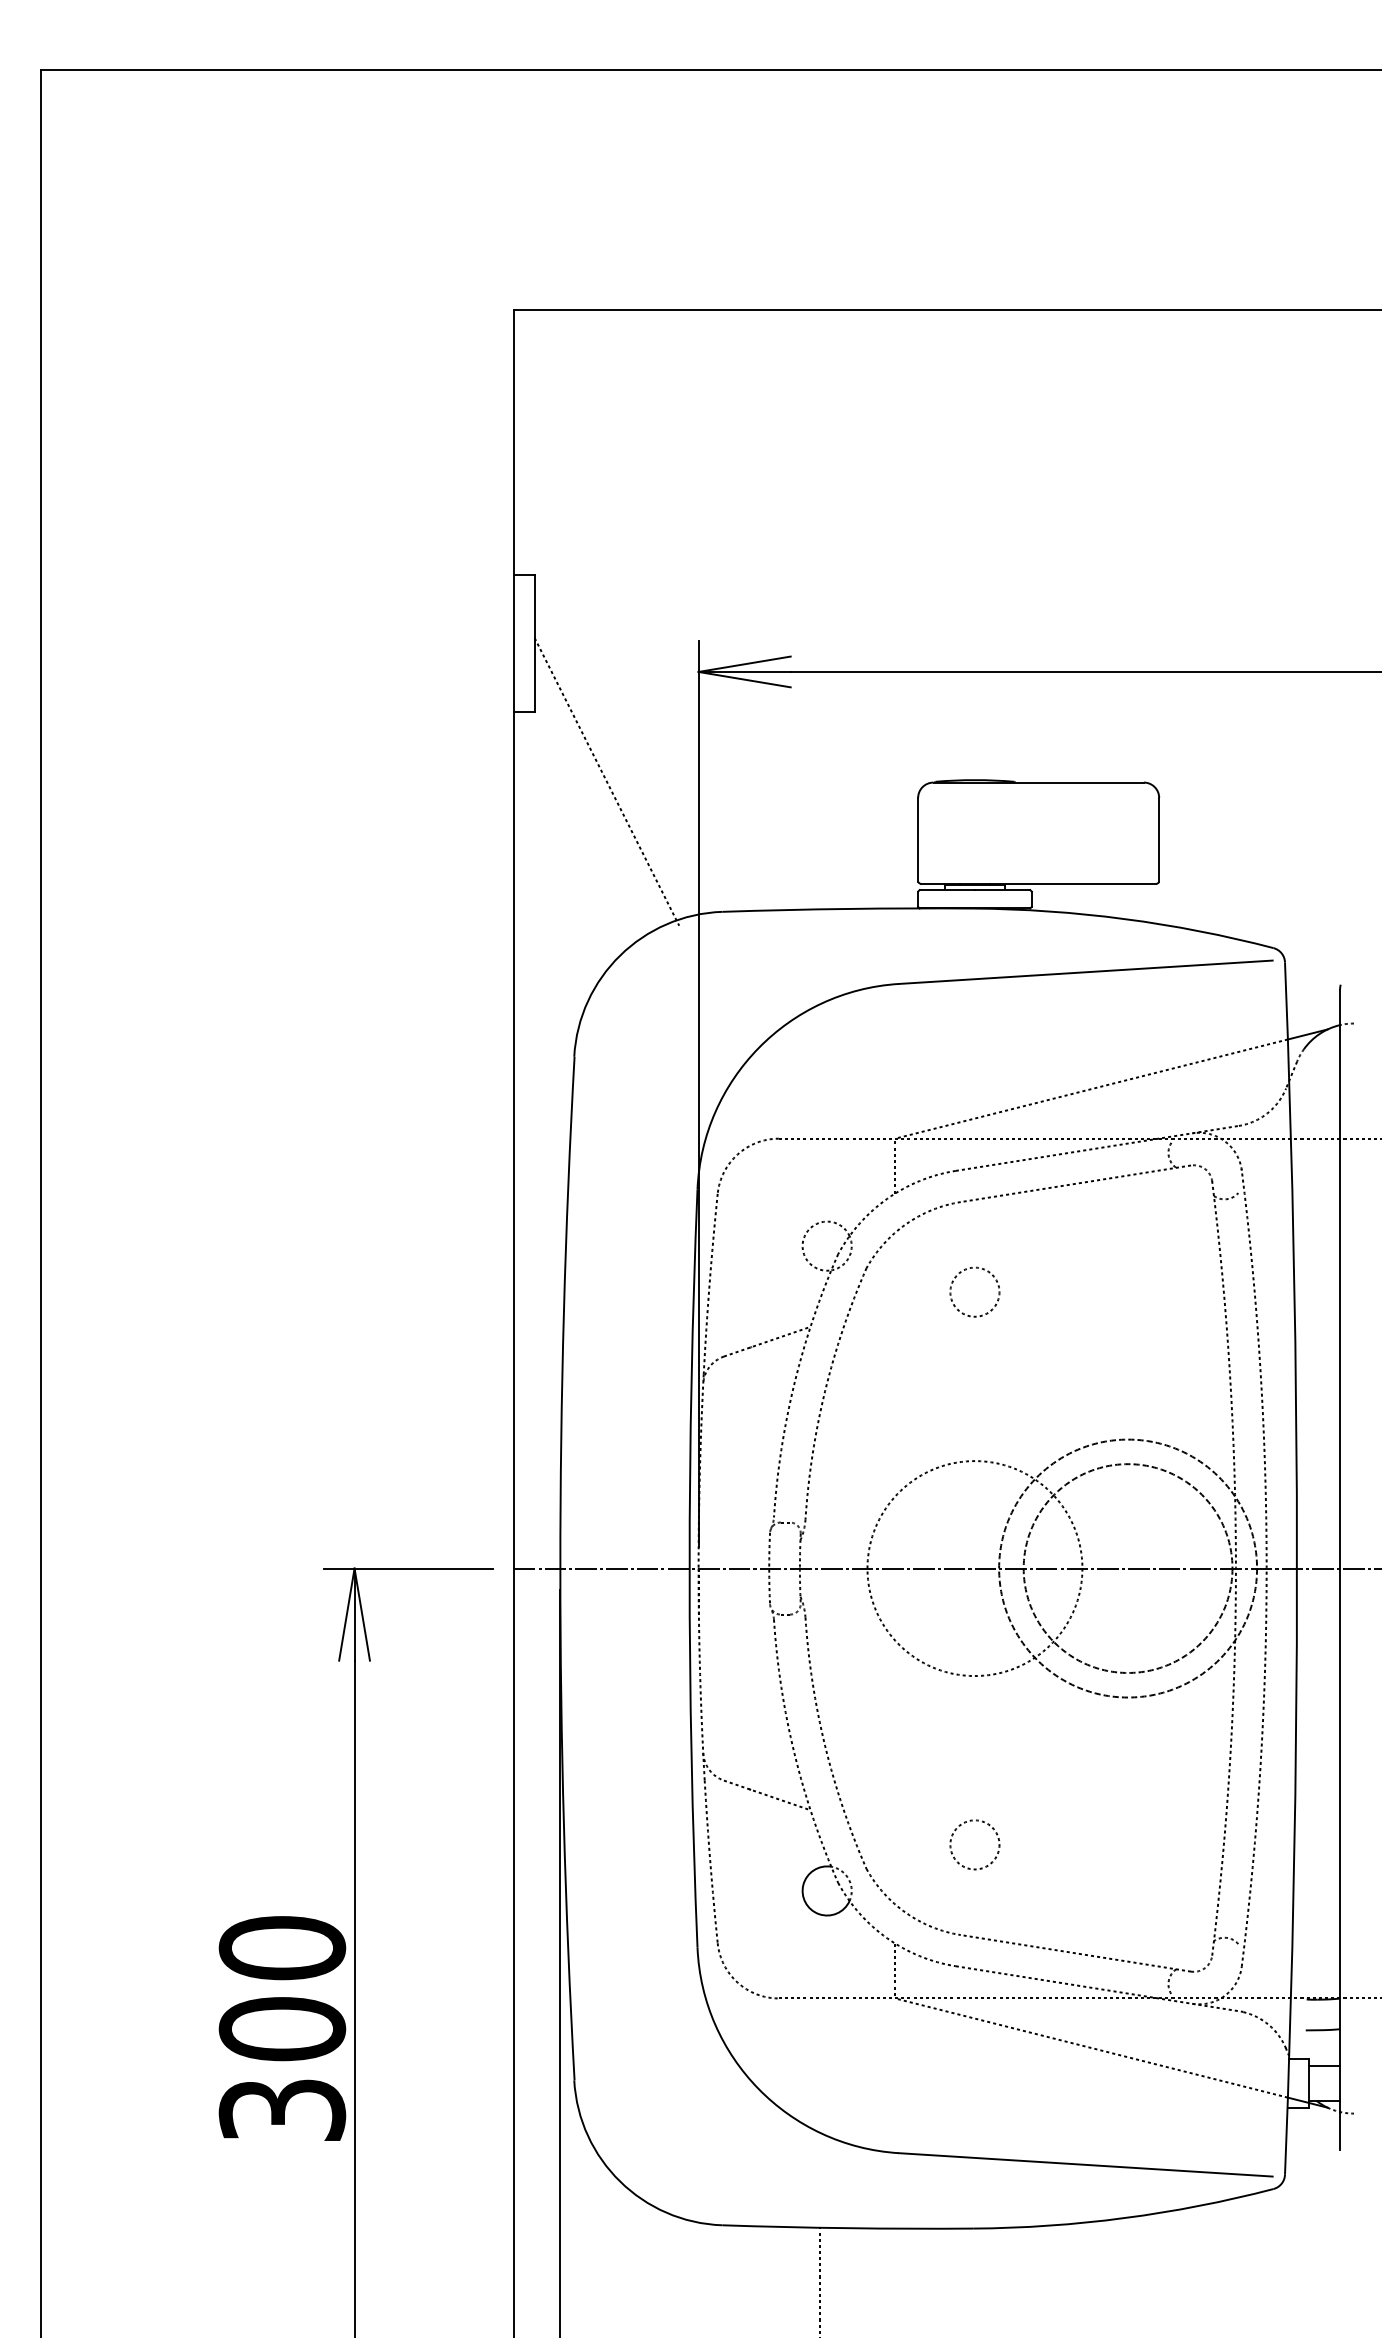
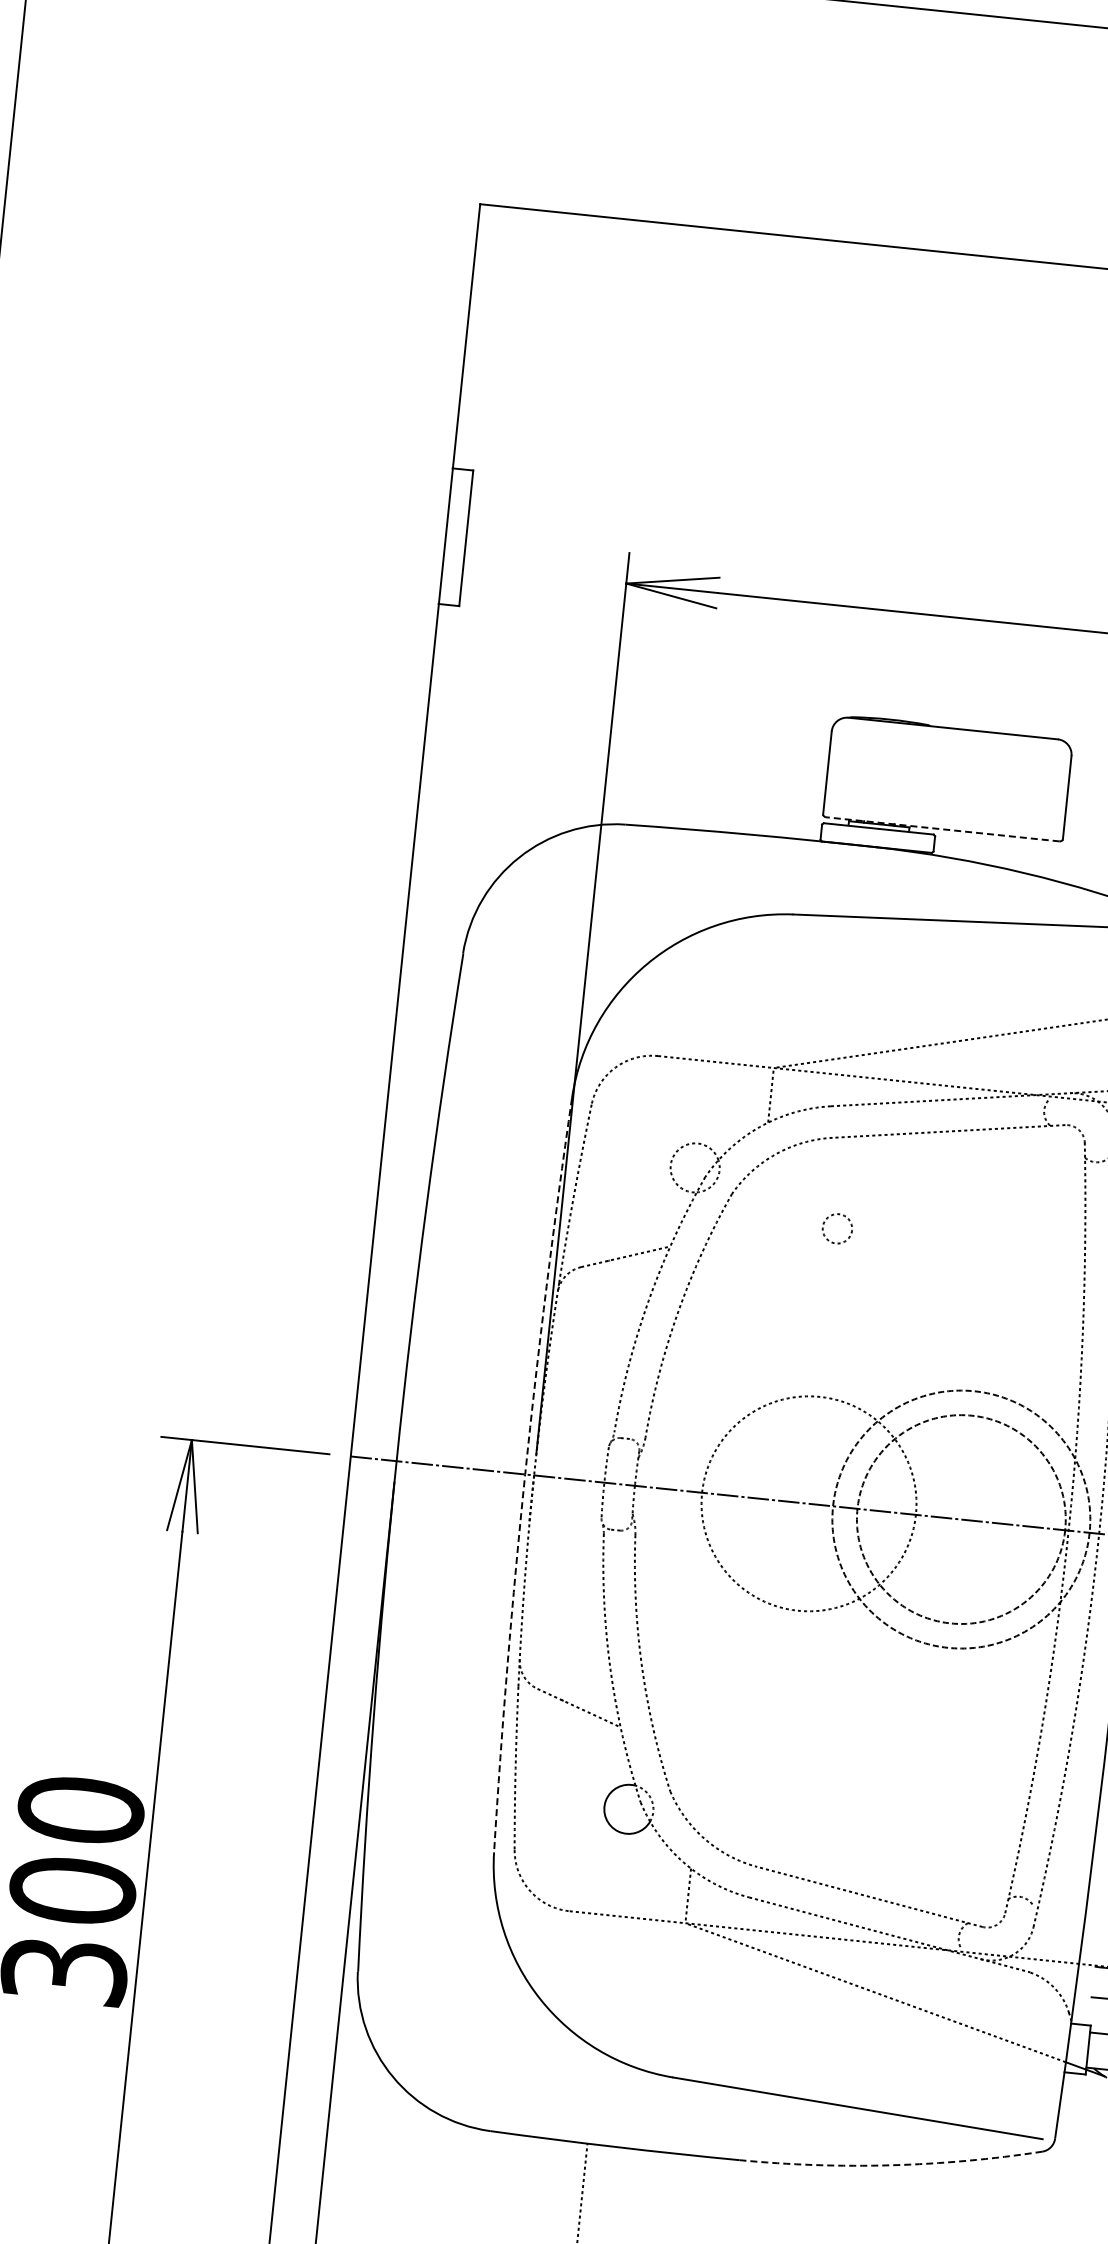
line: (606, 781) -> (523, 683), removed
line: (1038, 883) -> (942, 828), solid -> dashed
circle: (974, 1291) -> (837, 1228), size x0.6
arc: (689, 1568) -> (525, 1474), solid -> dashed
circle: (974, 1844) -> (780, 1778), removed
arc: (1124, 2218) -> (890, 2165), solid -> dashed

